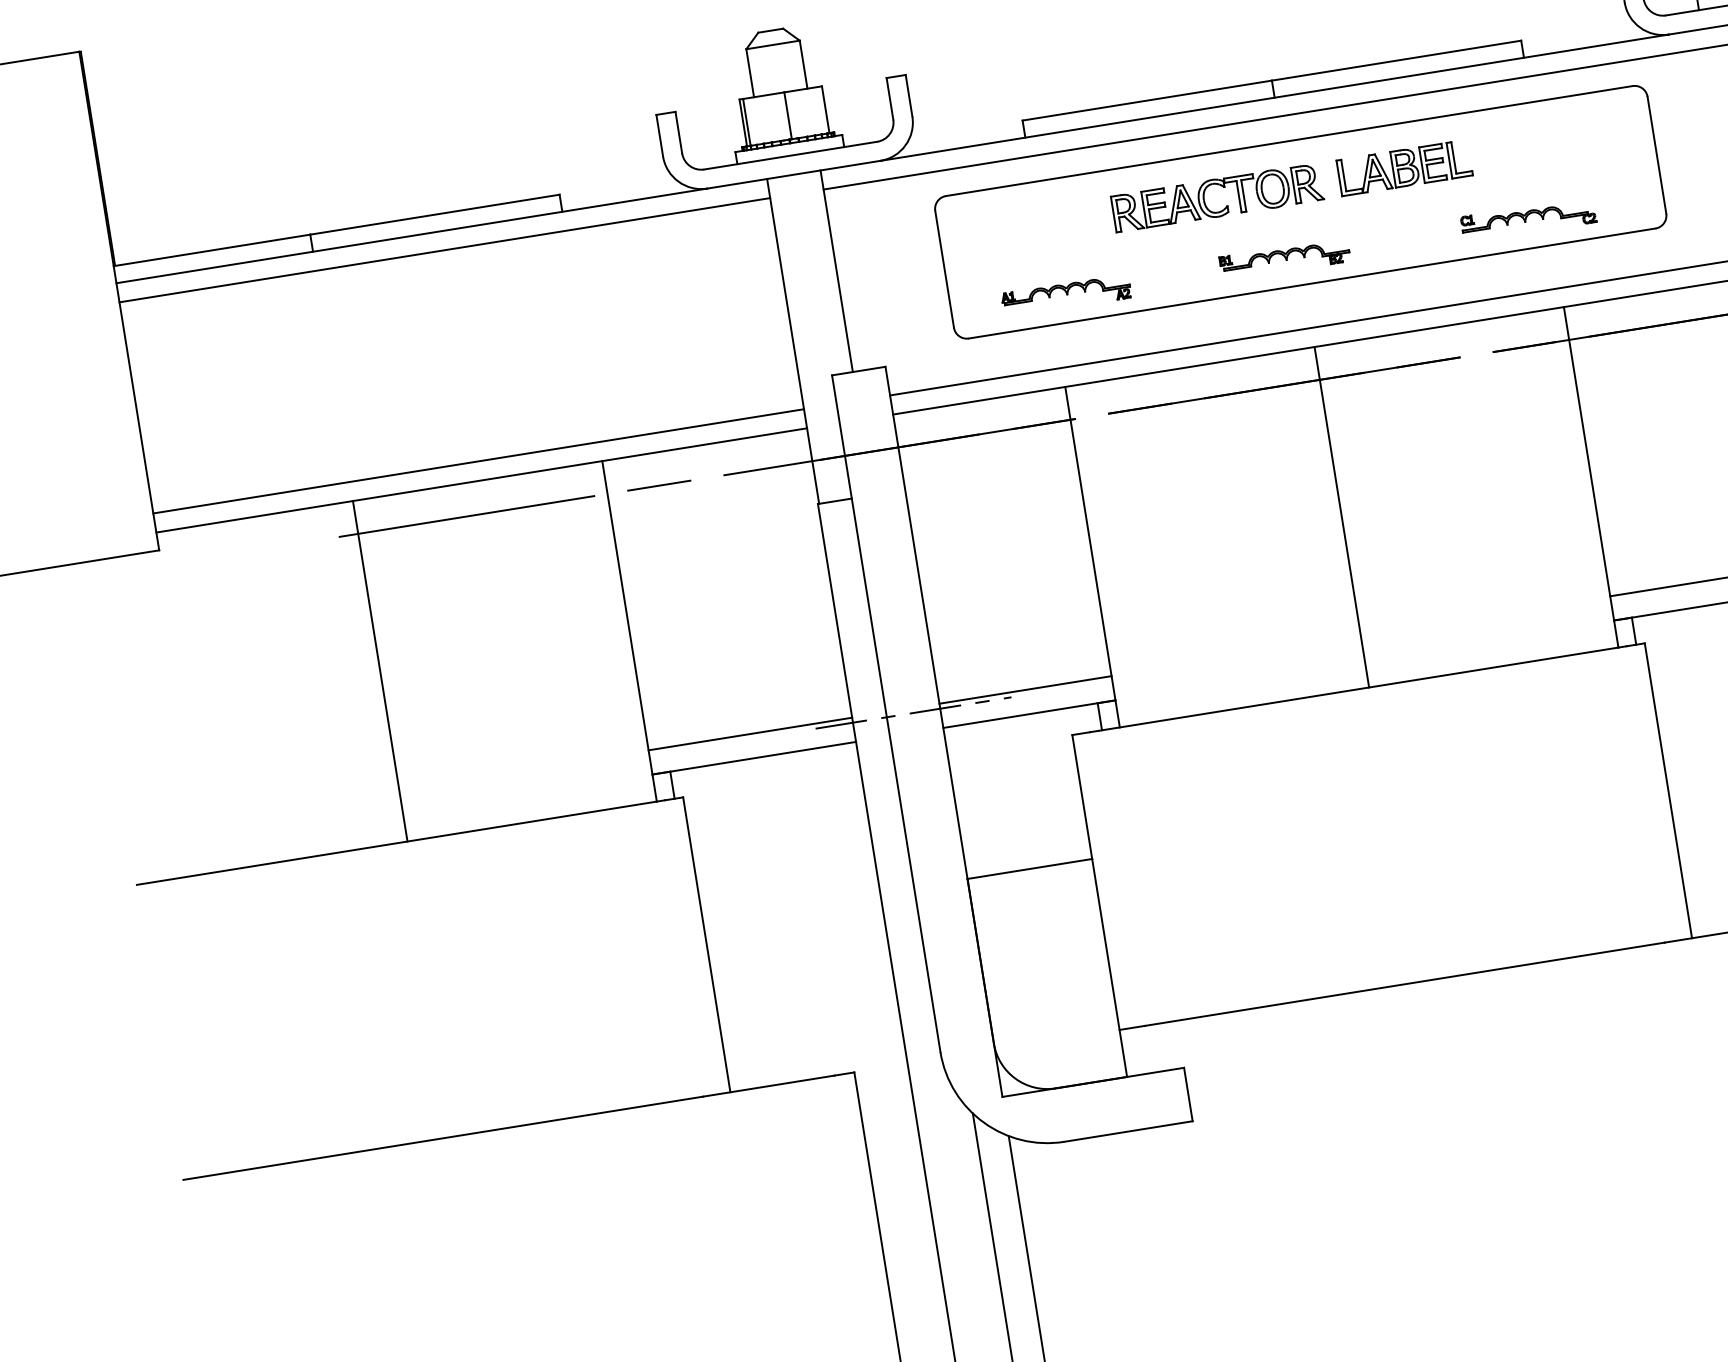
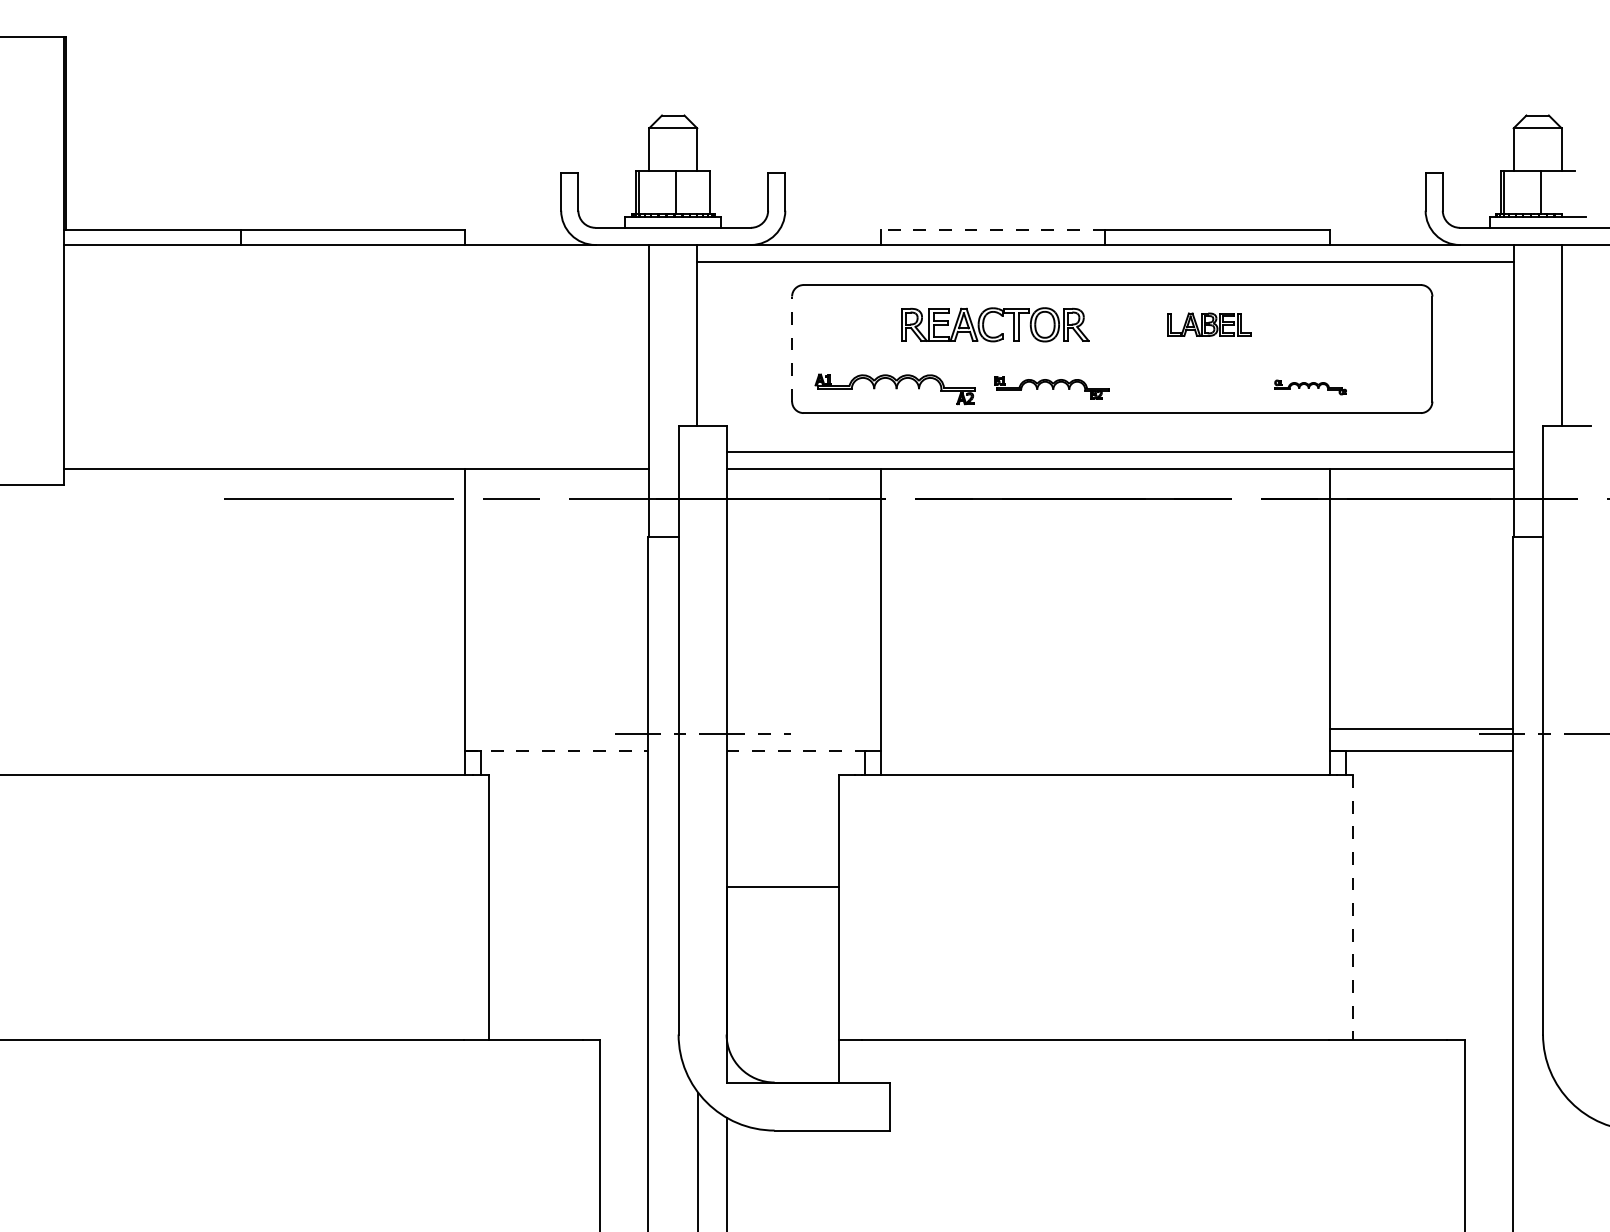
line: (1146, 100) -> (992, 229), solid -> dashed
part: (1404, 167) -> (1209, 324), size x0.7
part: (1222, 187) -> (1001, 316), moved
part: (1528, 219) -> (1310, 387), size x0.6
line: (444, 250) -> (356, 262), removed
part: (1284, 258) -> (1051, 387), moved
line: (945, 269) -> (792, 349), solid -> dashed
part: (1065, 294) -> (894, 388), size x1.4
line: (478, 460) -> (356, 451), removed
line: (1341, 517) -> (1105, 622), removed
line: (380, 671) -> (241, 622), removed
line: (1025, 690) -> (803, 729), removed
line: (1029, 713) -> (804, 750), solid -> dashed
line: (750, 734) -> (556, 729), removed
line: (754, 757) -> (556, 750), solid -> dashed
line: (1668, 790) -> (1353, 907), solid -> dashed

